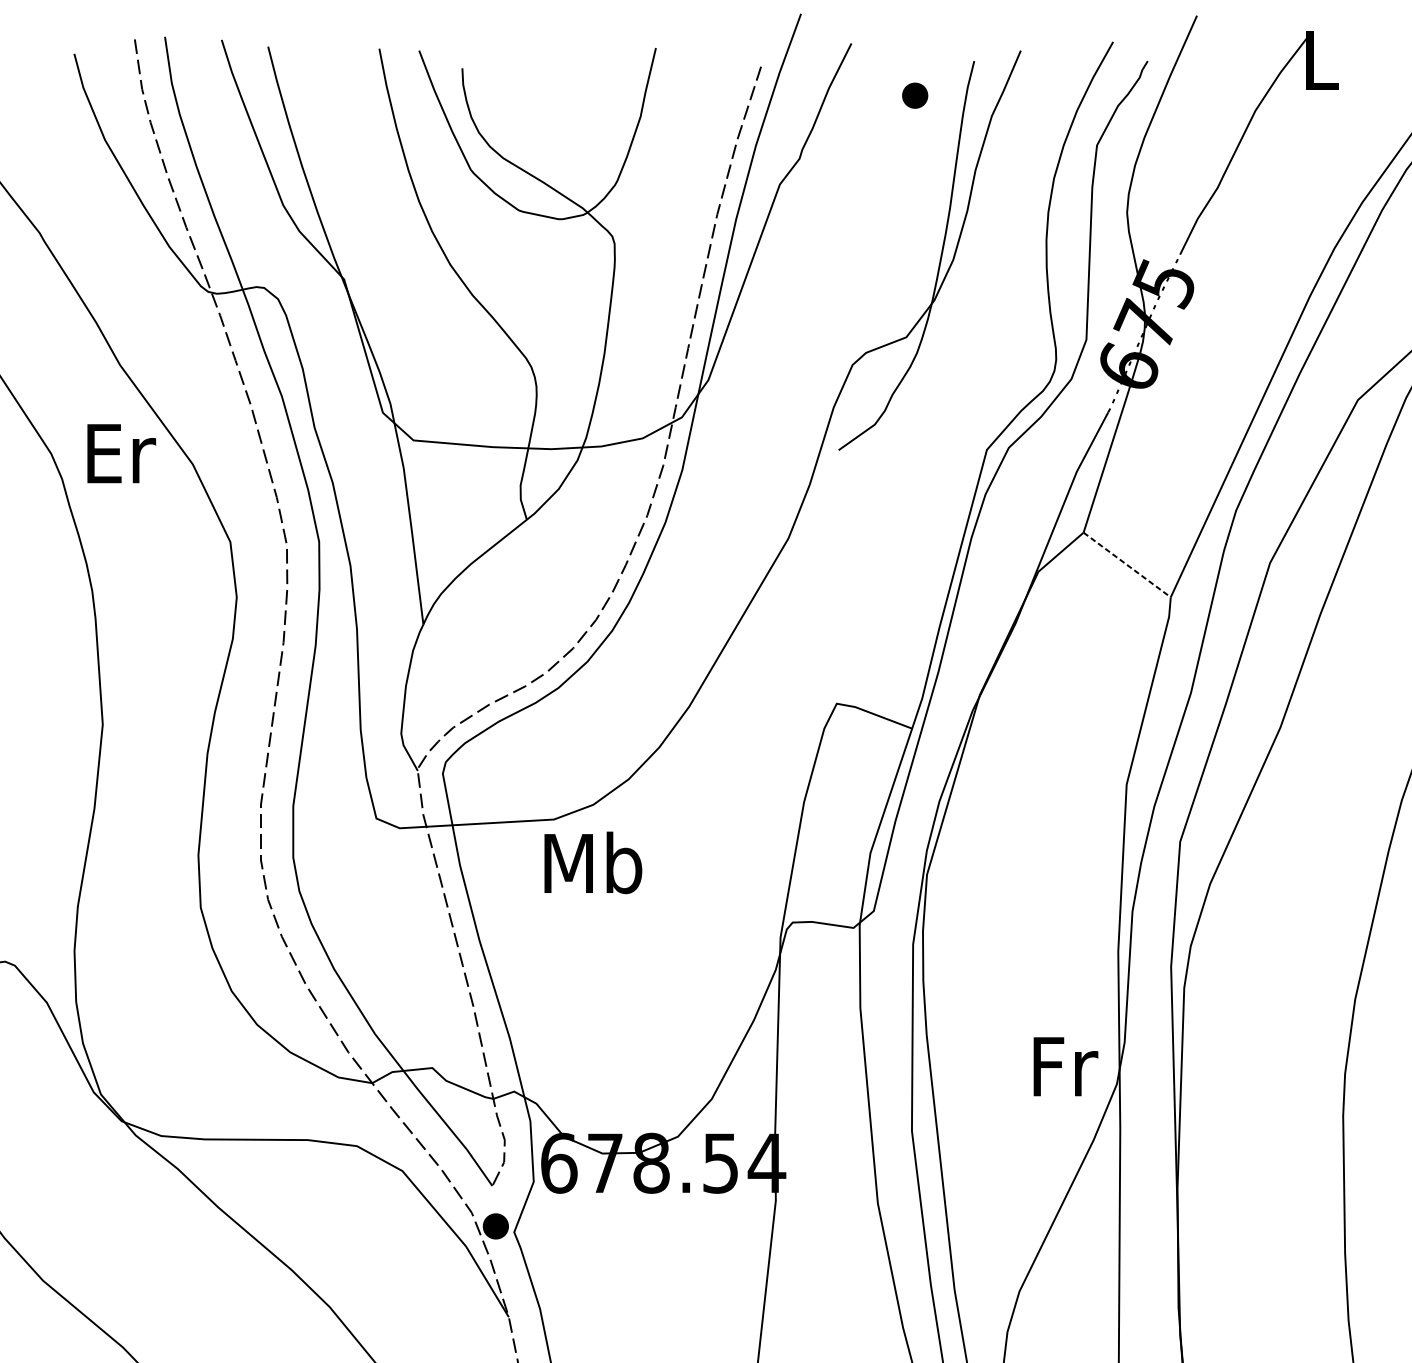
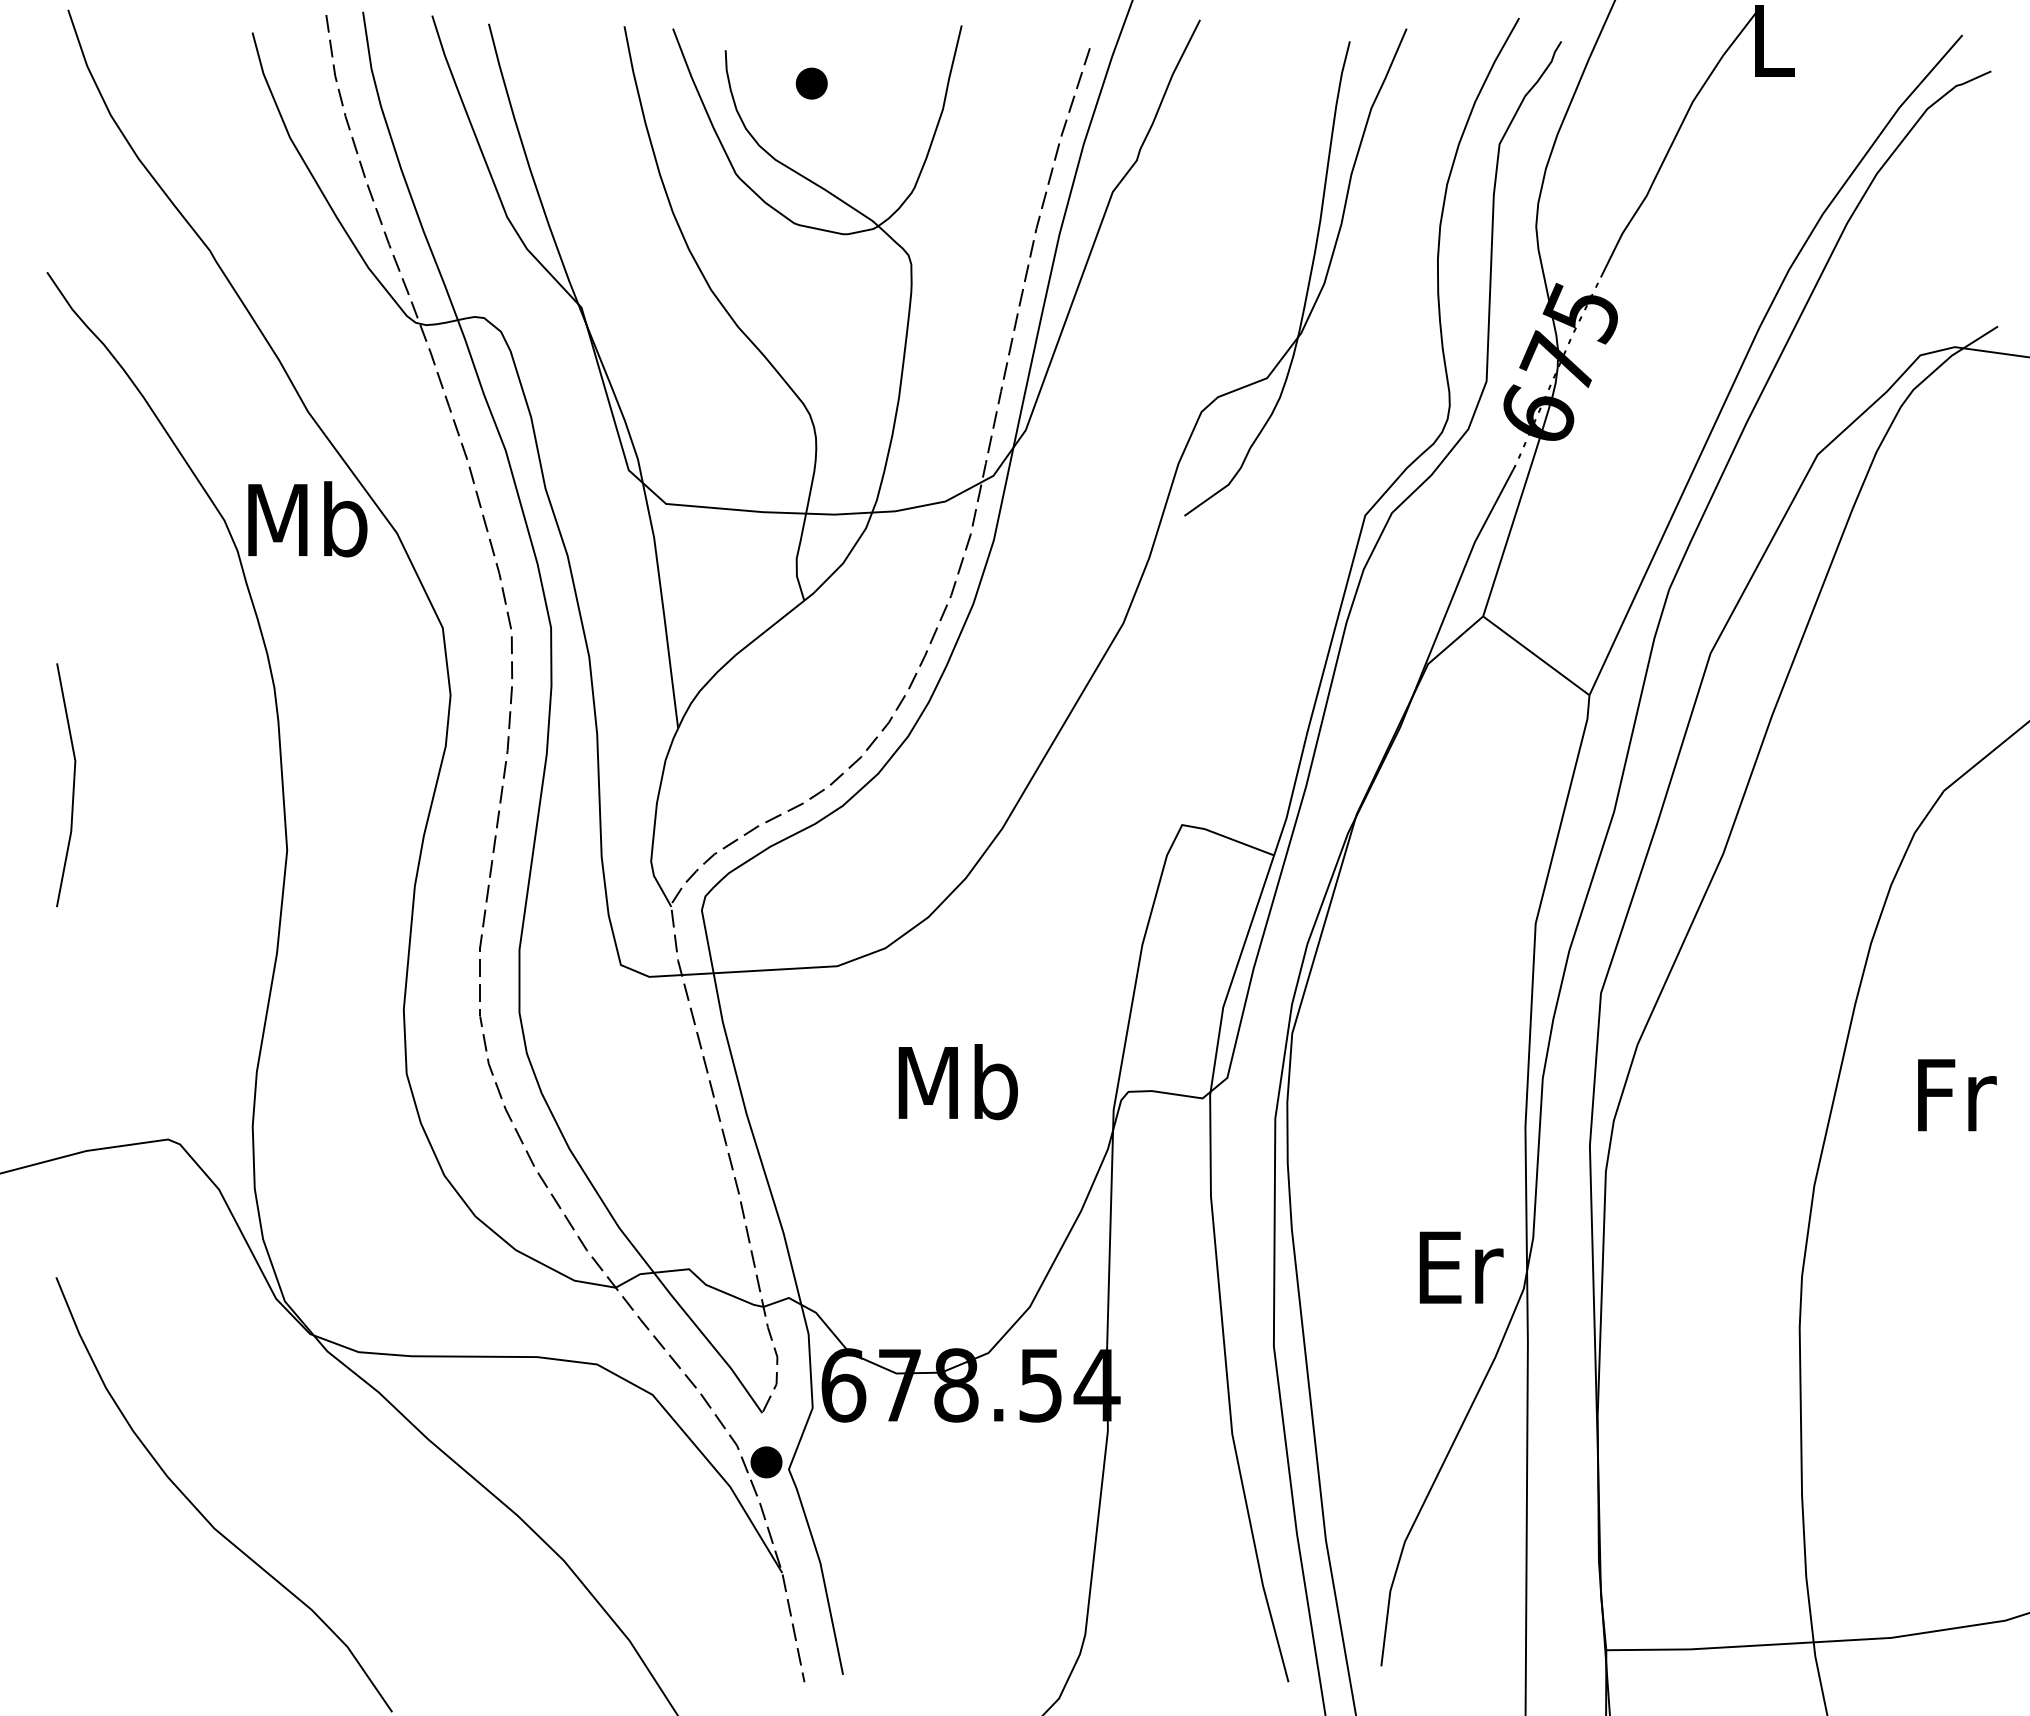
part: (914, 95) -> (811, 83), moved
text: (119, 453) -> (307, 519), Er -> Mb
line: (1127, 565) -> (1536, 656), dashed -> solid
text: (592, 863) -> (957, 1082), moved
text: (1065, 1066) -> (1461, 1267), Fr -> Er

